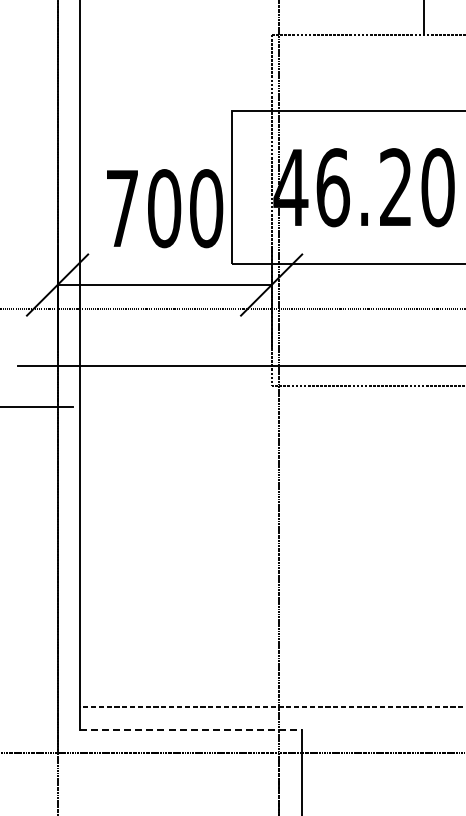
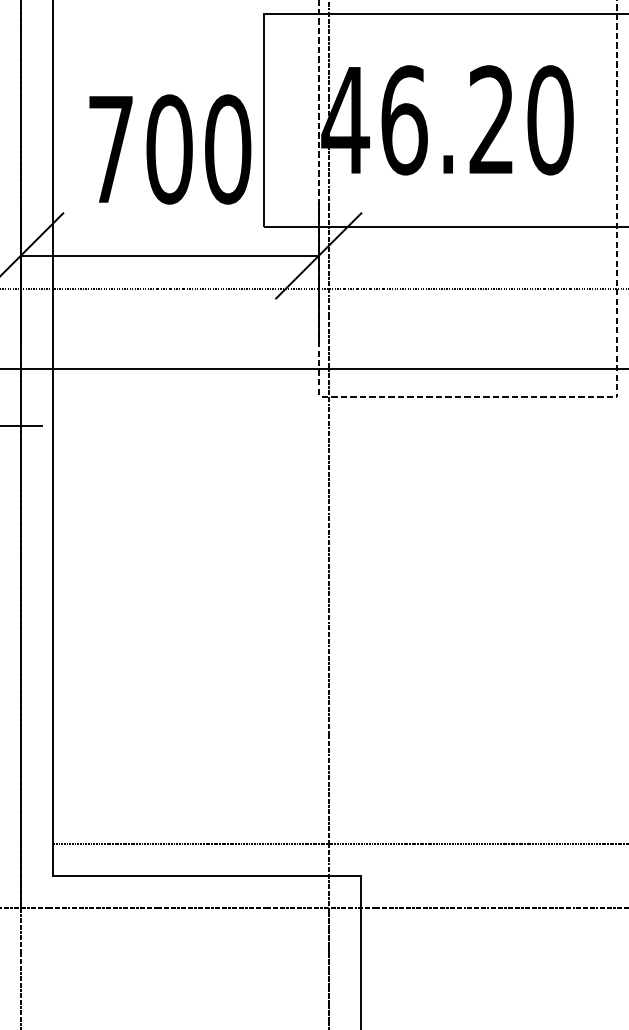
line: (191, 730) -> (207, 876), dashed -> solid

